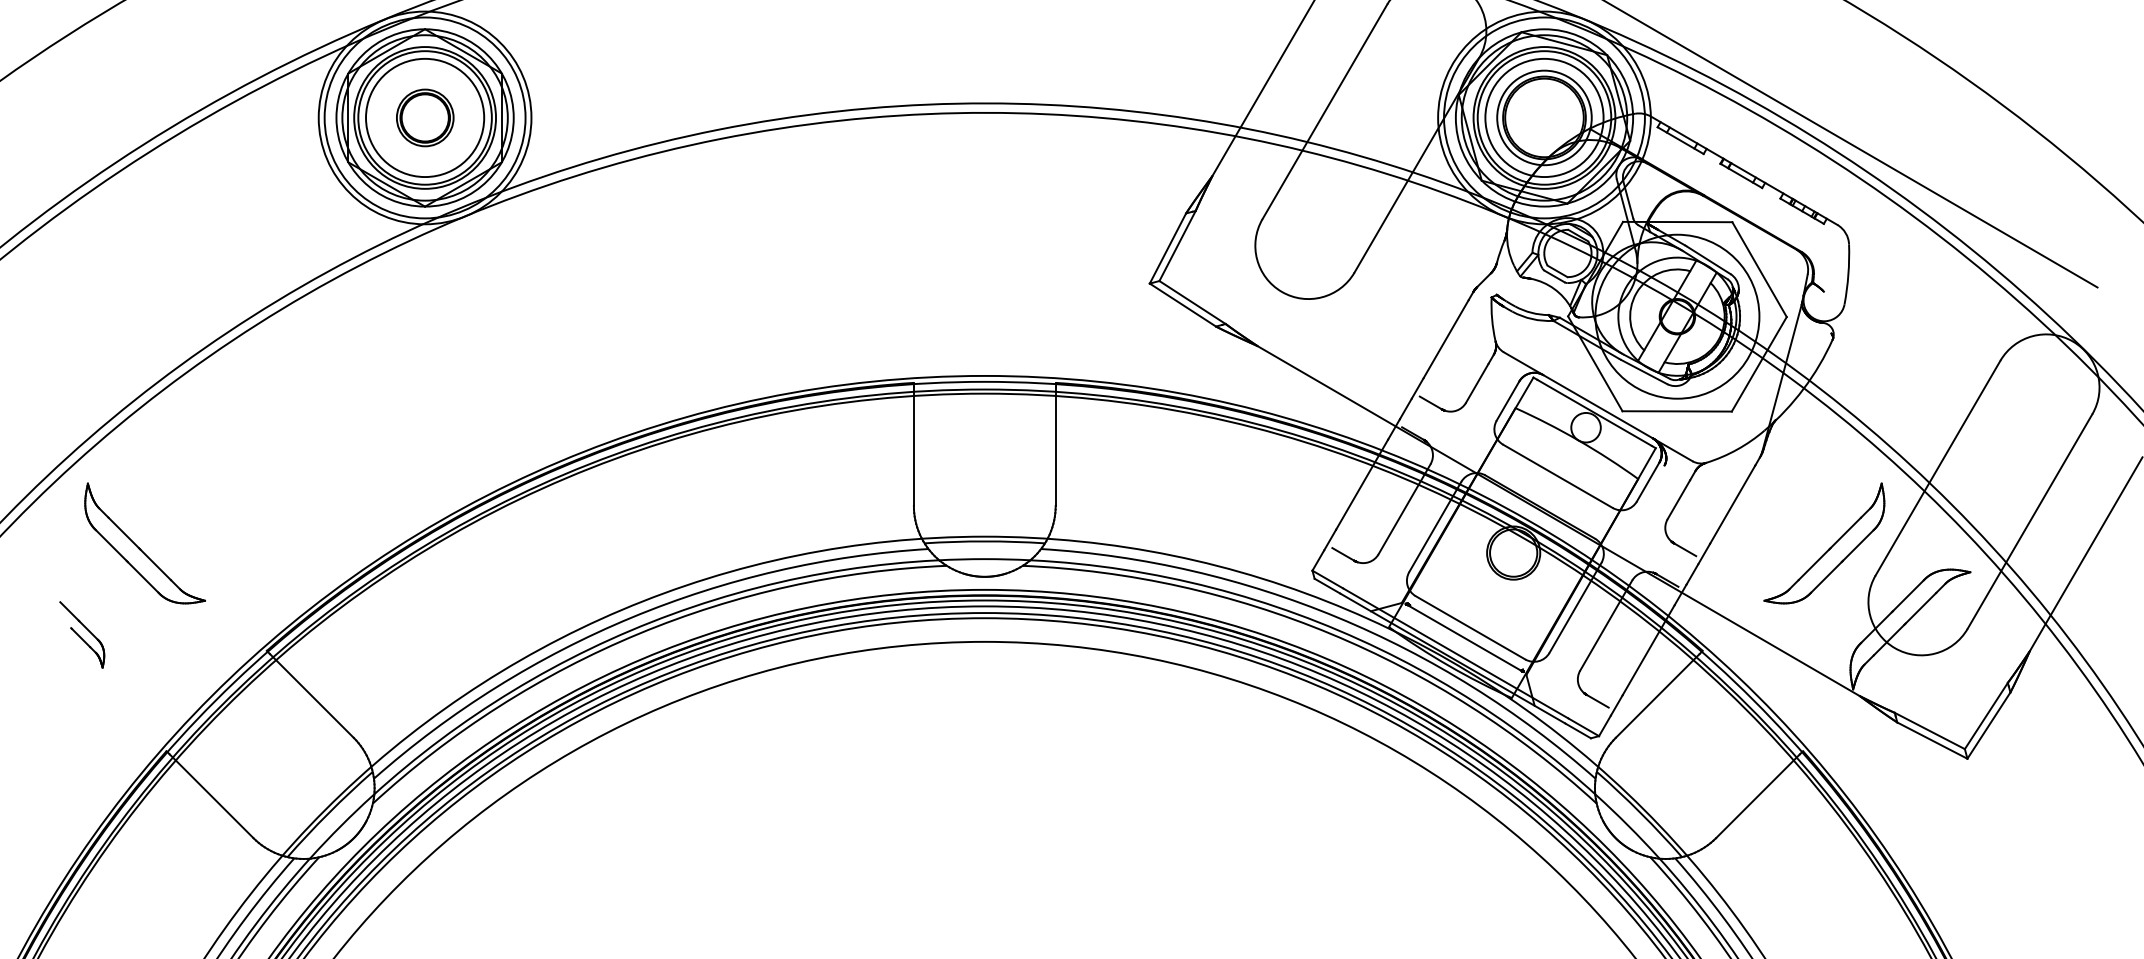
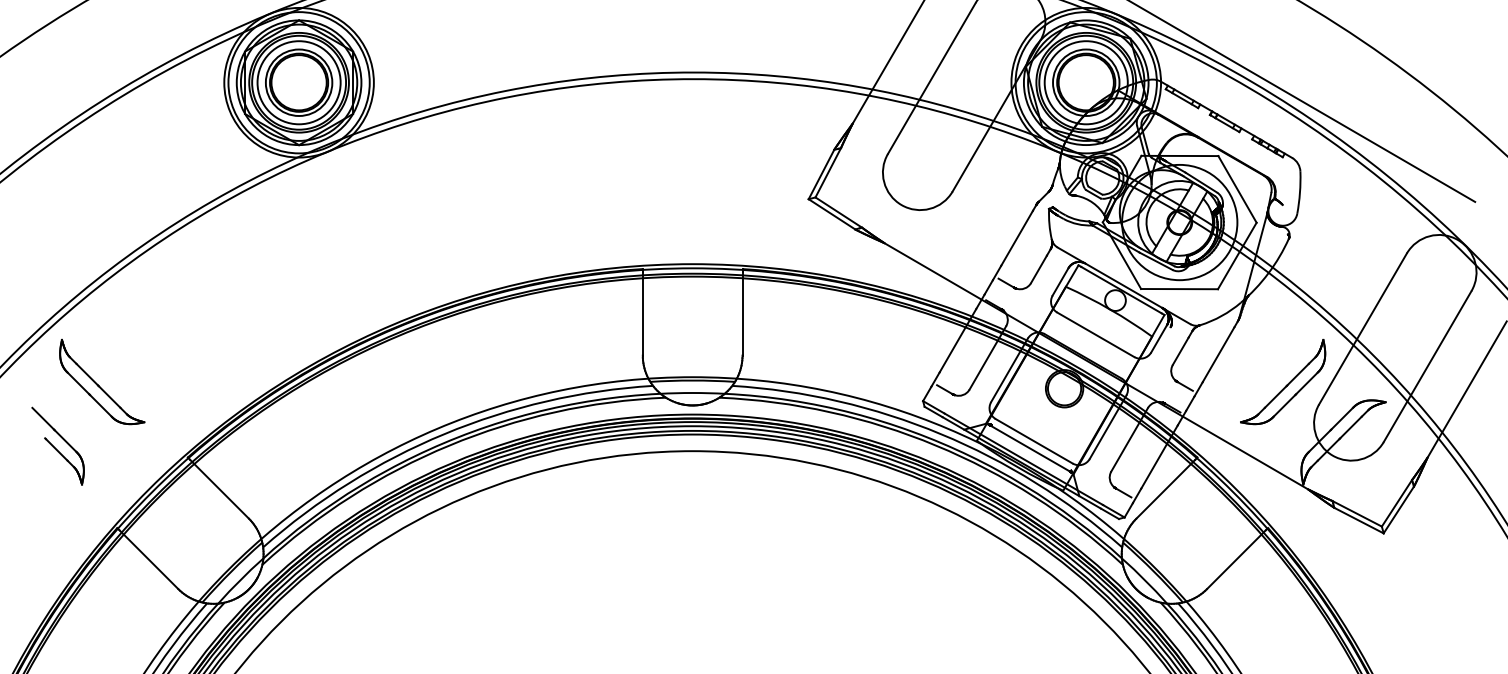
part: (425, 117) -> (299, 82), size x1.67
part: (81, 634) -> (57, 445), size x1.67

